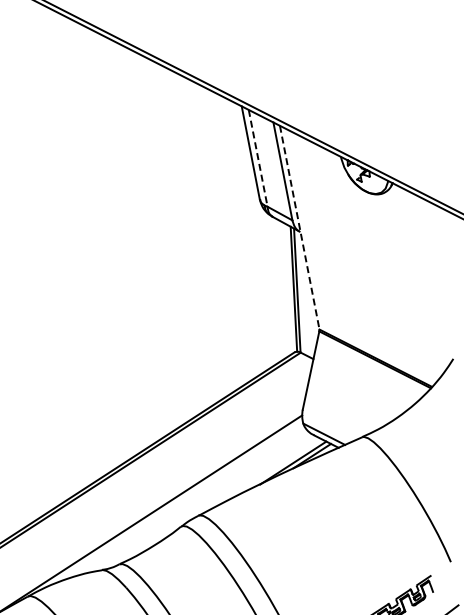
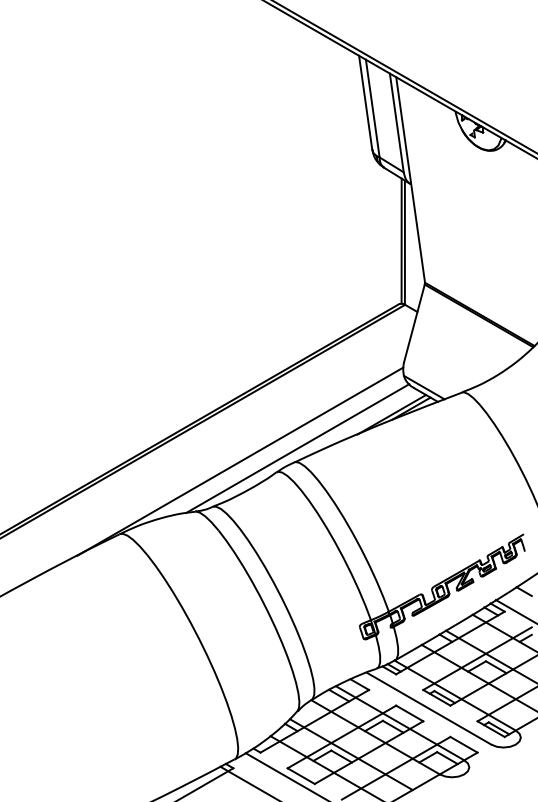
line: (257, 159) -> (372, 109), dashed -> solid
line: (299, 227) -> (410, 179), dashed -> solid
line: (200, 501) -> (297, 448), added

